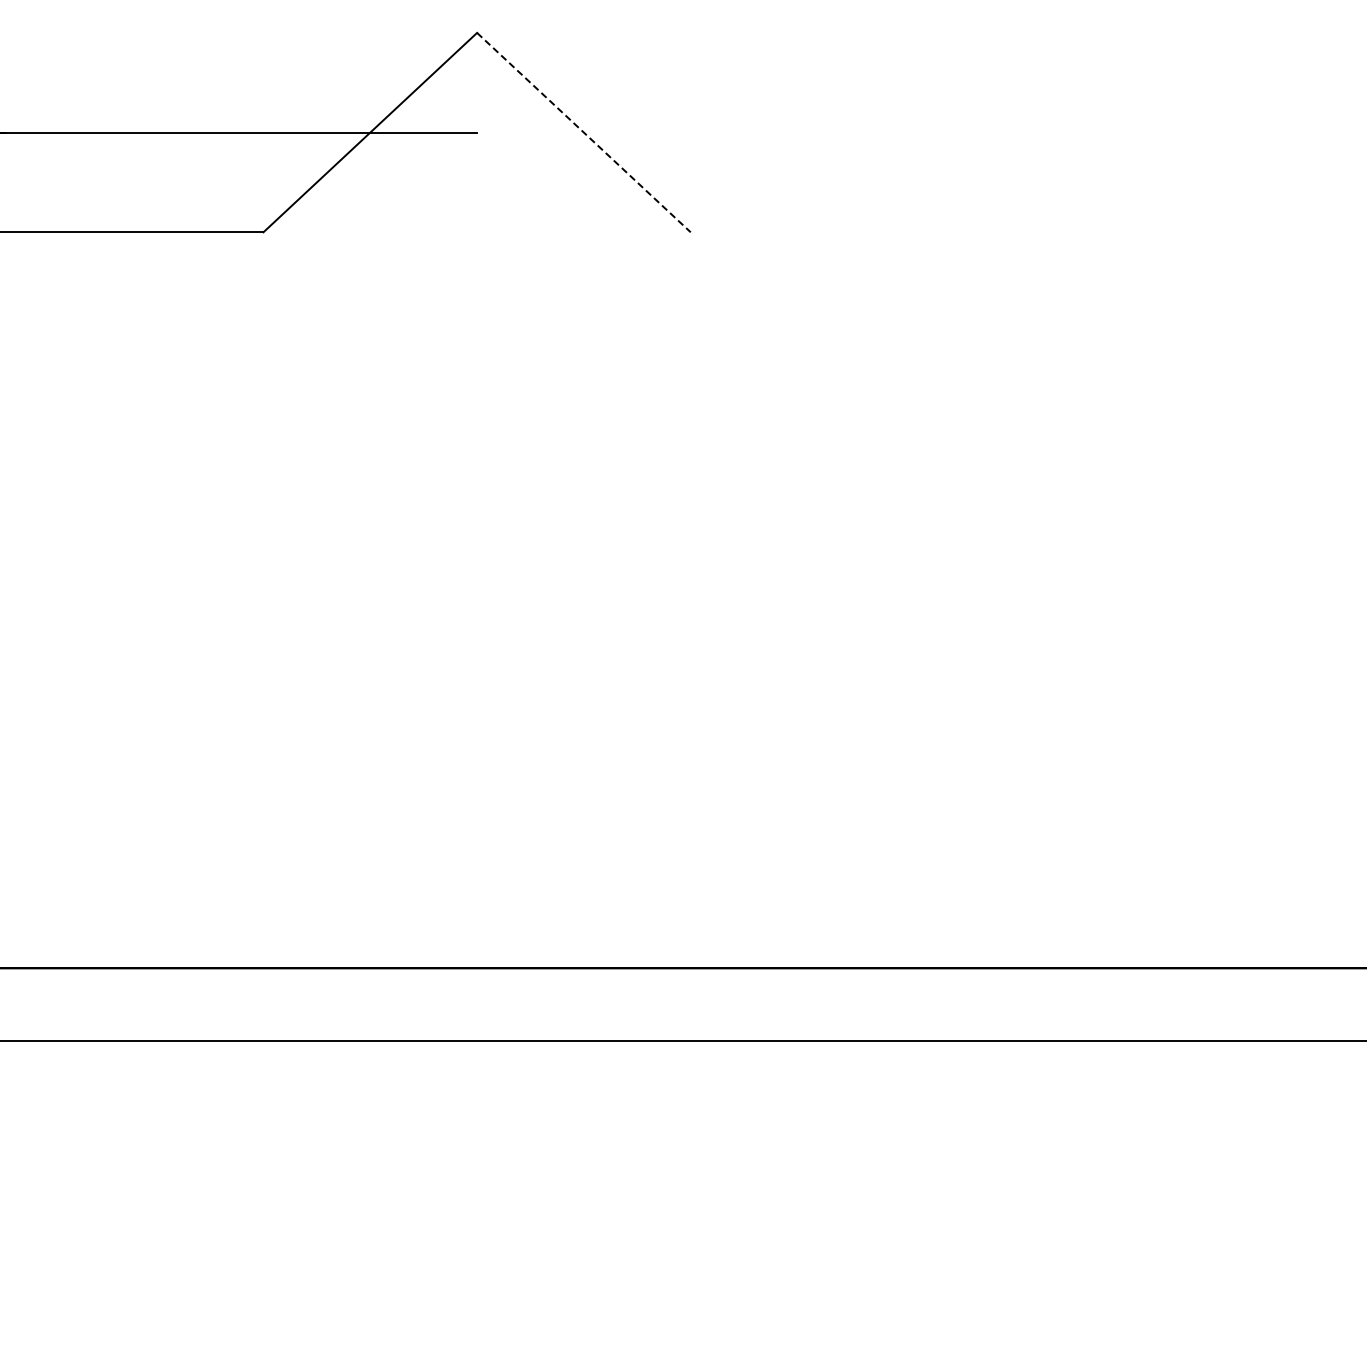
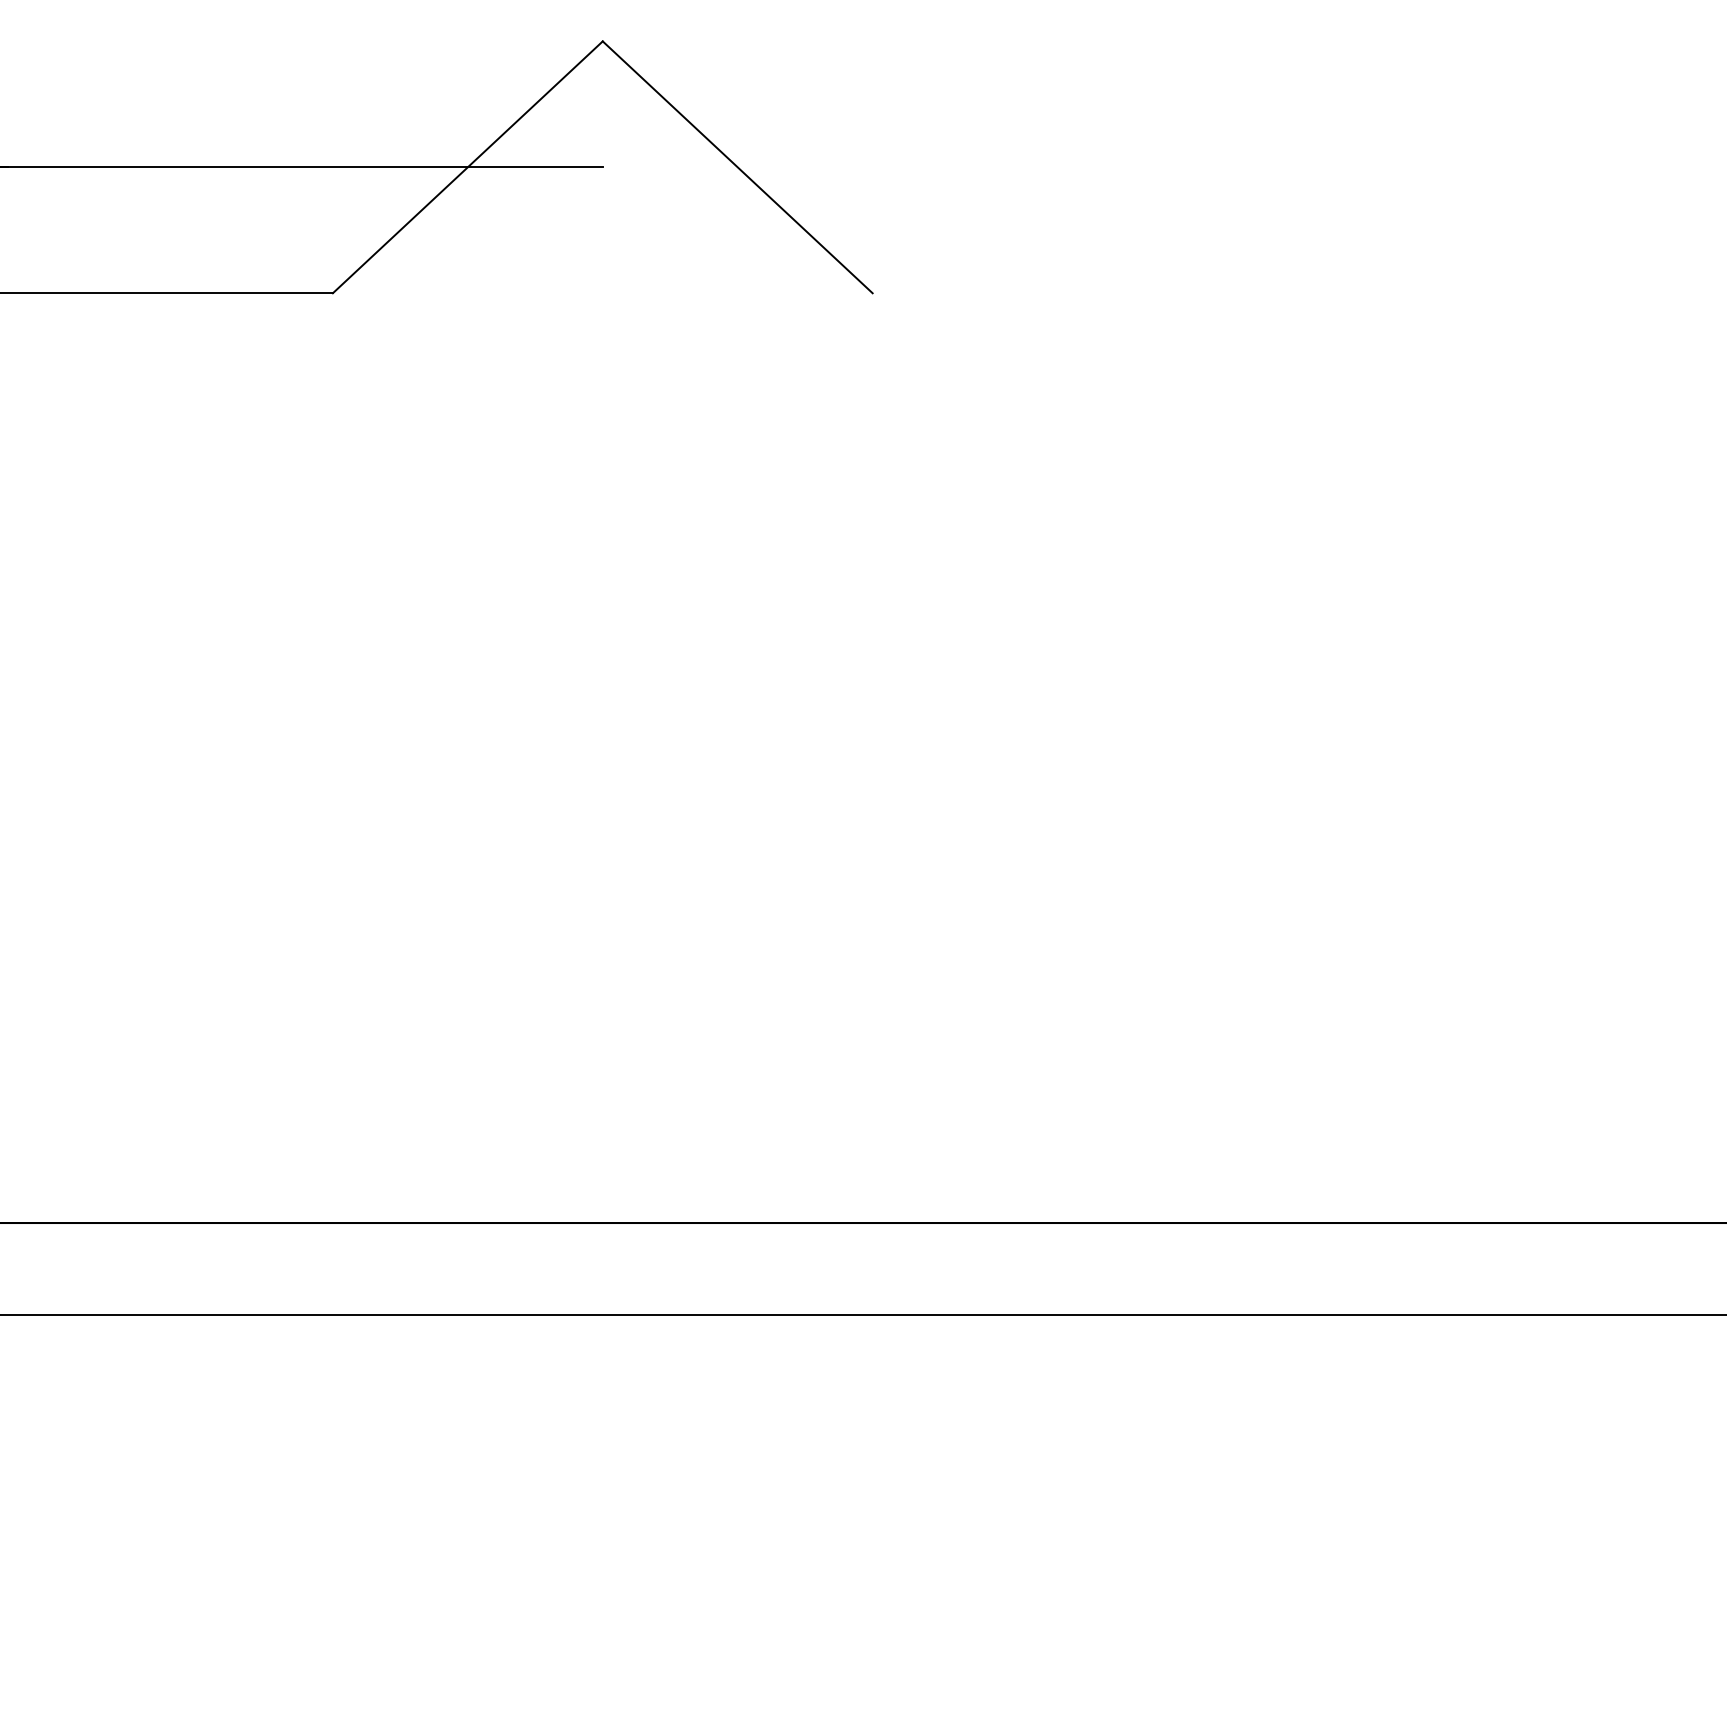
line: (584, 132) -> (738, 167), dashed -> solid

